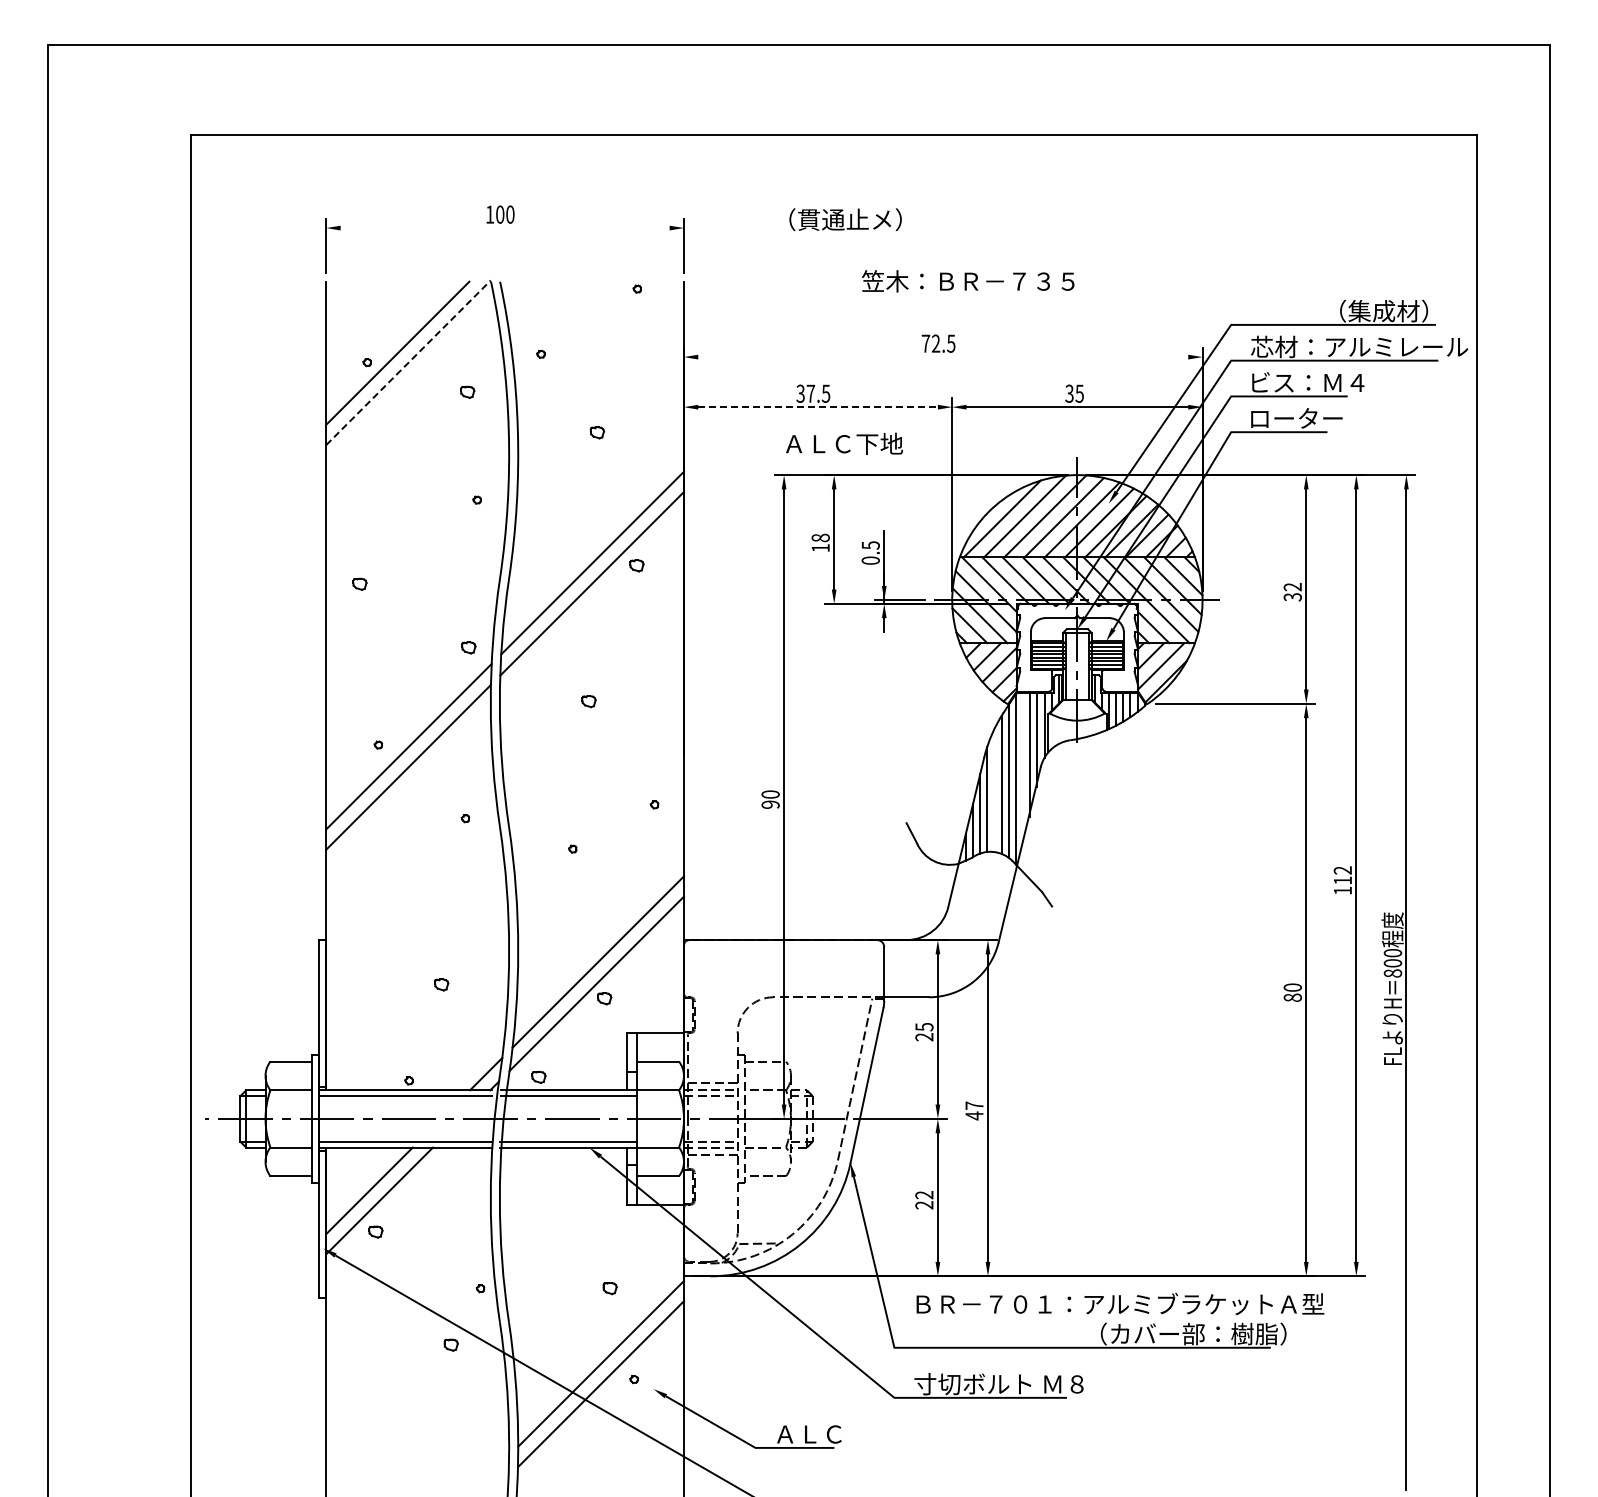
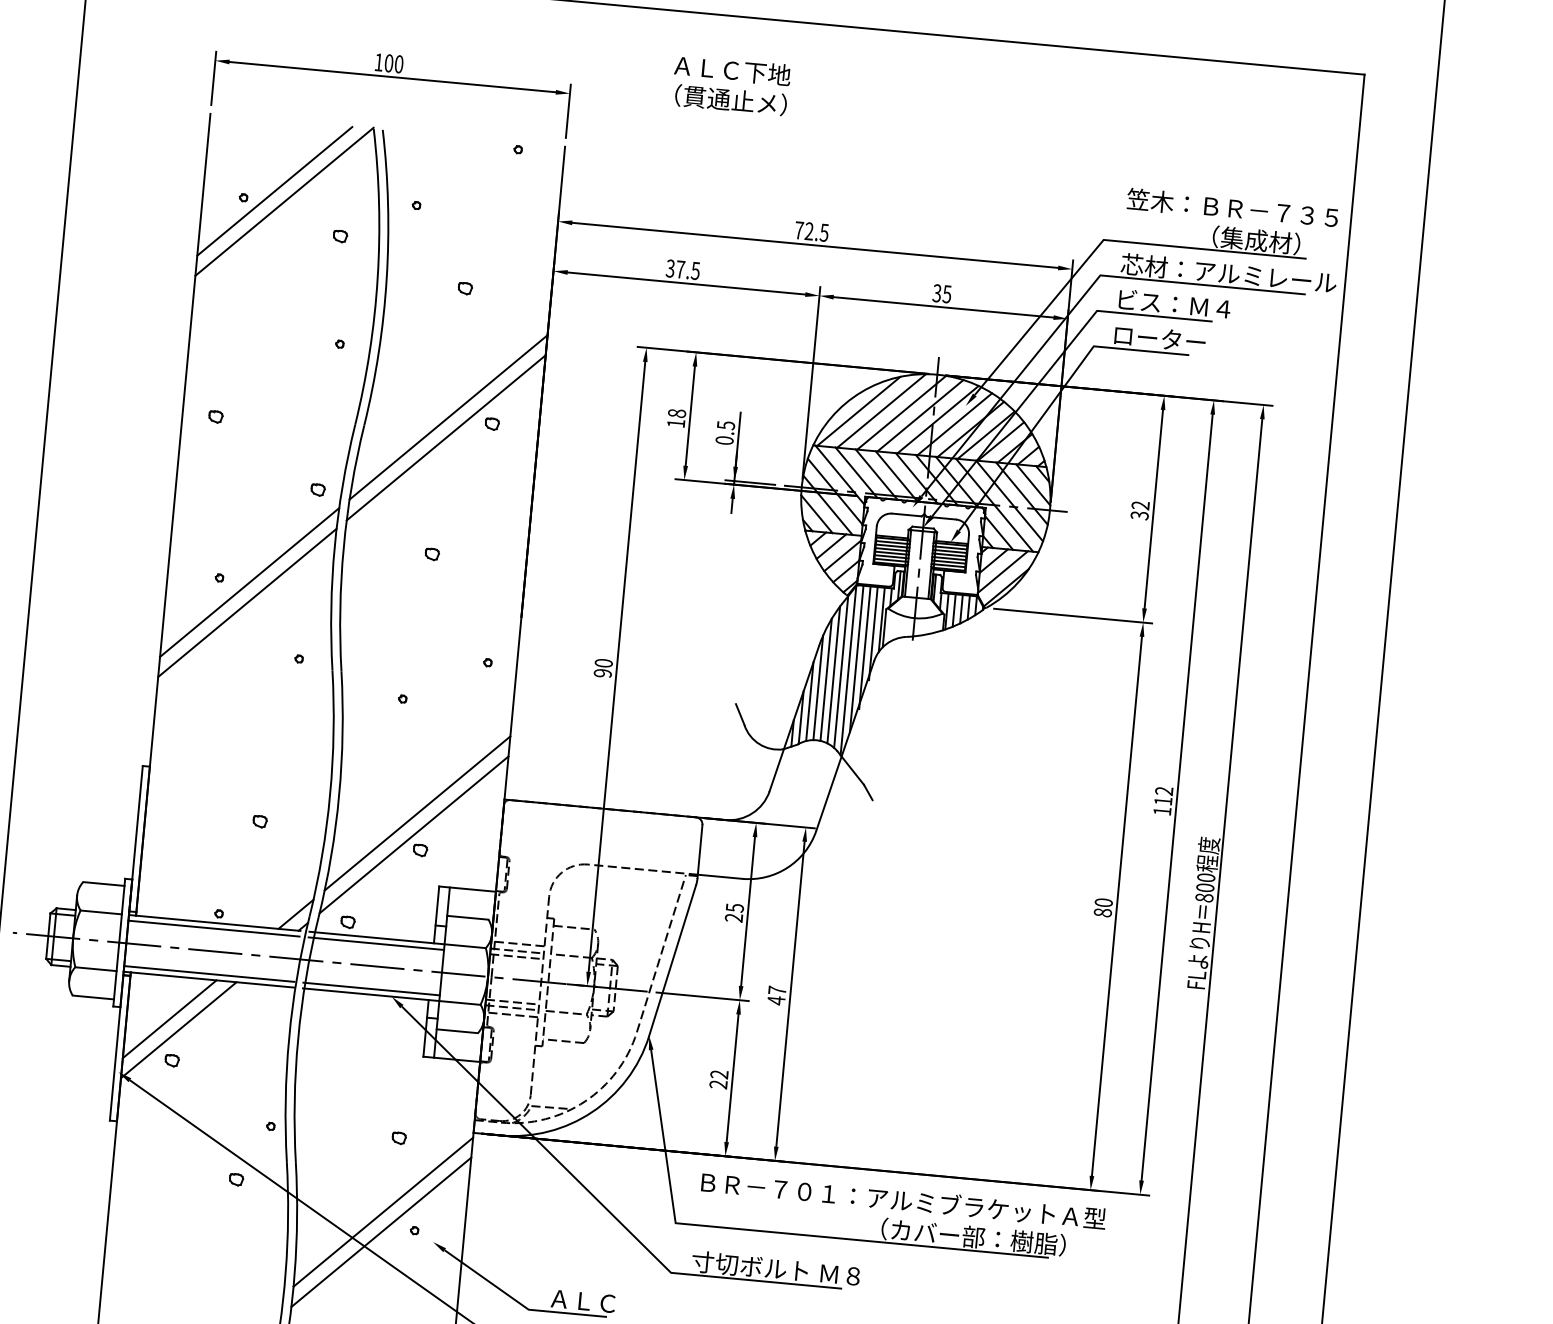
line: (504, 228) -> (392, 77), added
text: (967, 281) -> (1231, 208), moved
line: (943, 357) -> (815, 245), added
line: (408, 362) -> (284, 201), dashed -> solid
line: (818, 407) -> (686, 283), dashed -> solid
text: (844, 443) -> (732, 70), moved
line: (1023, 766) -> (857, 658), added
line: (994, 790) -> (826, 679), added

